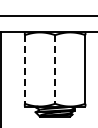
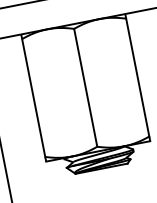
line: (24, 69) -> (33, 98), dashed -> solid
line: (55, 69) -> (86, 87), dashed -> solid

